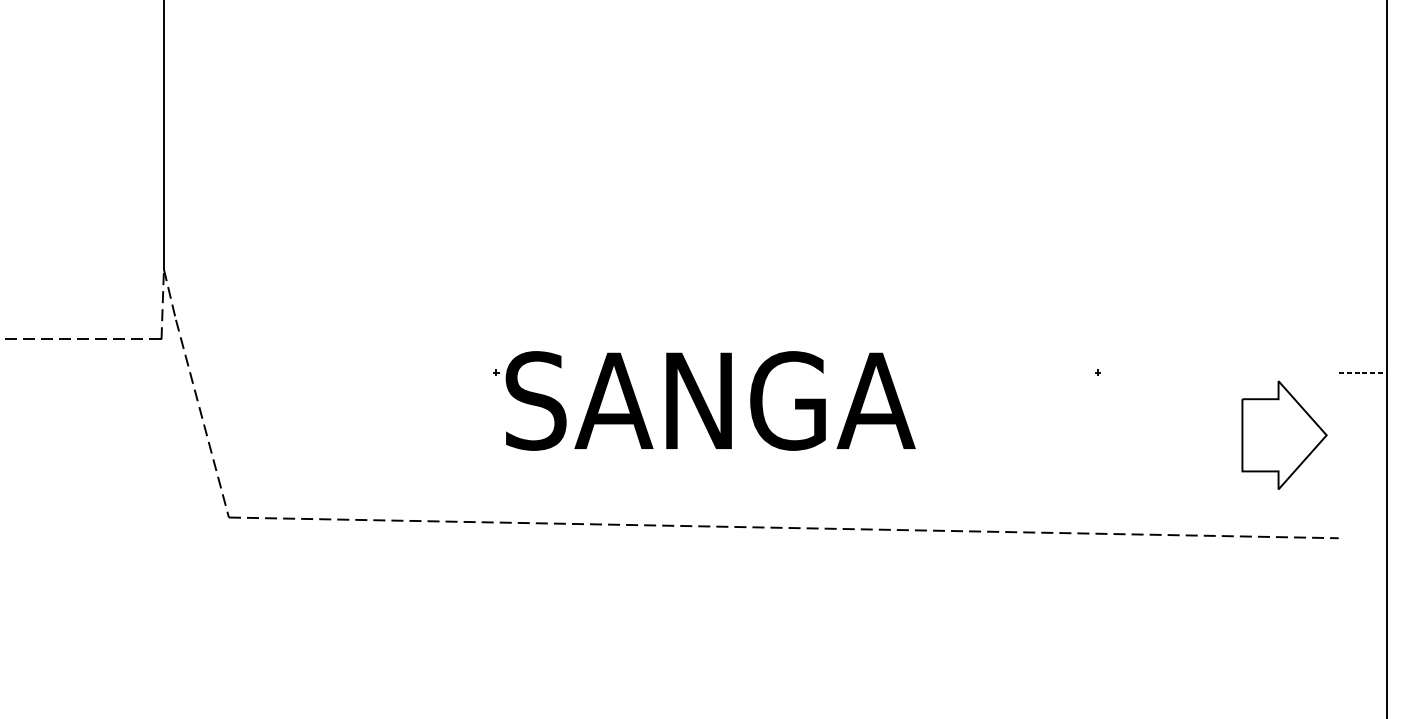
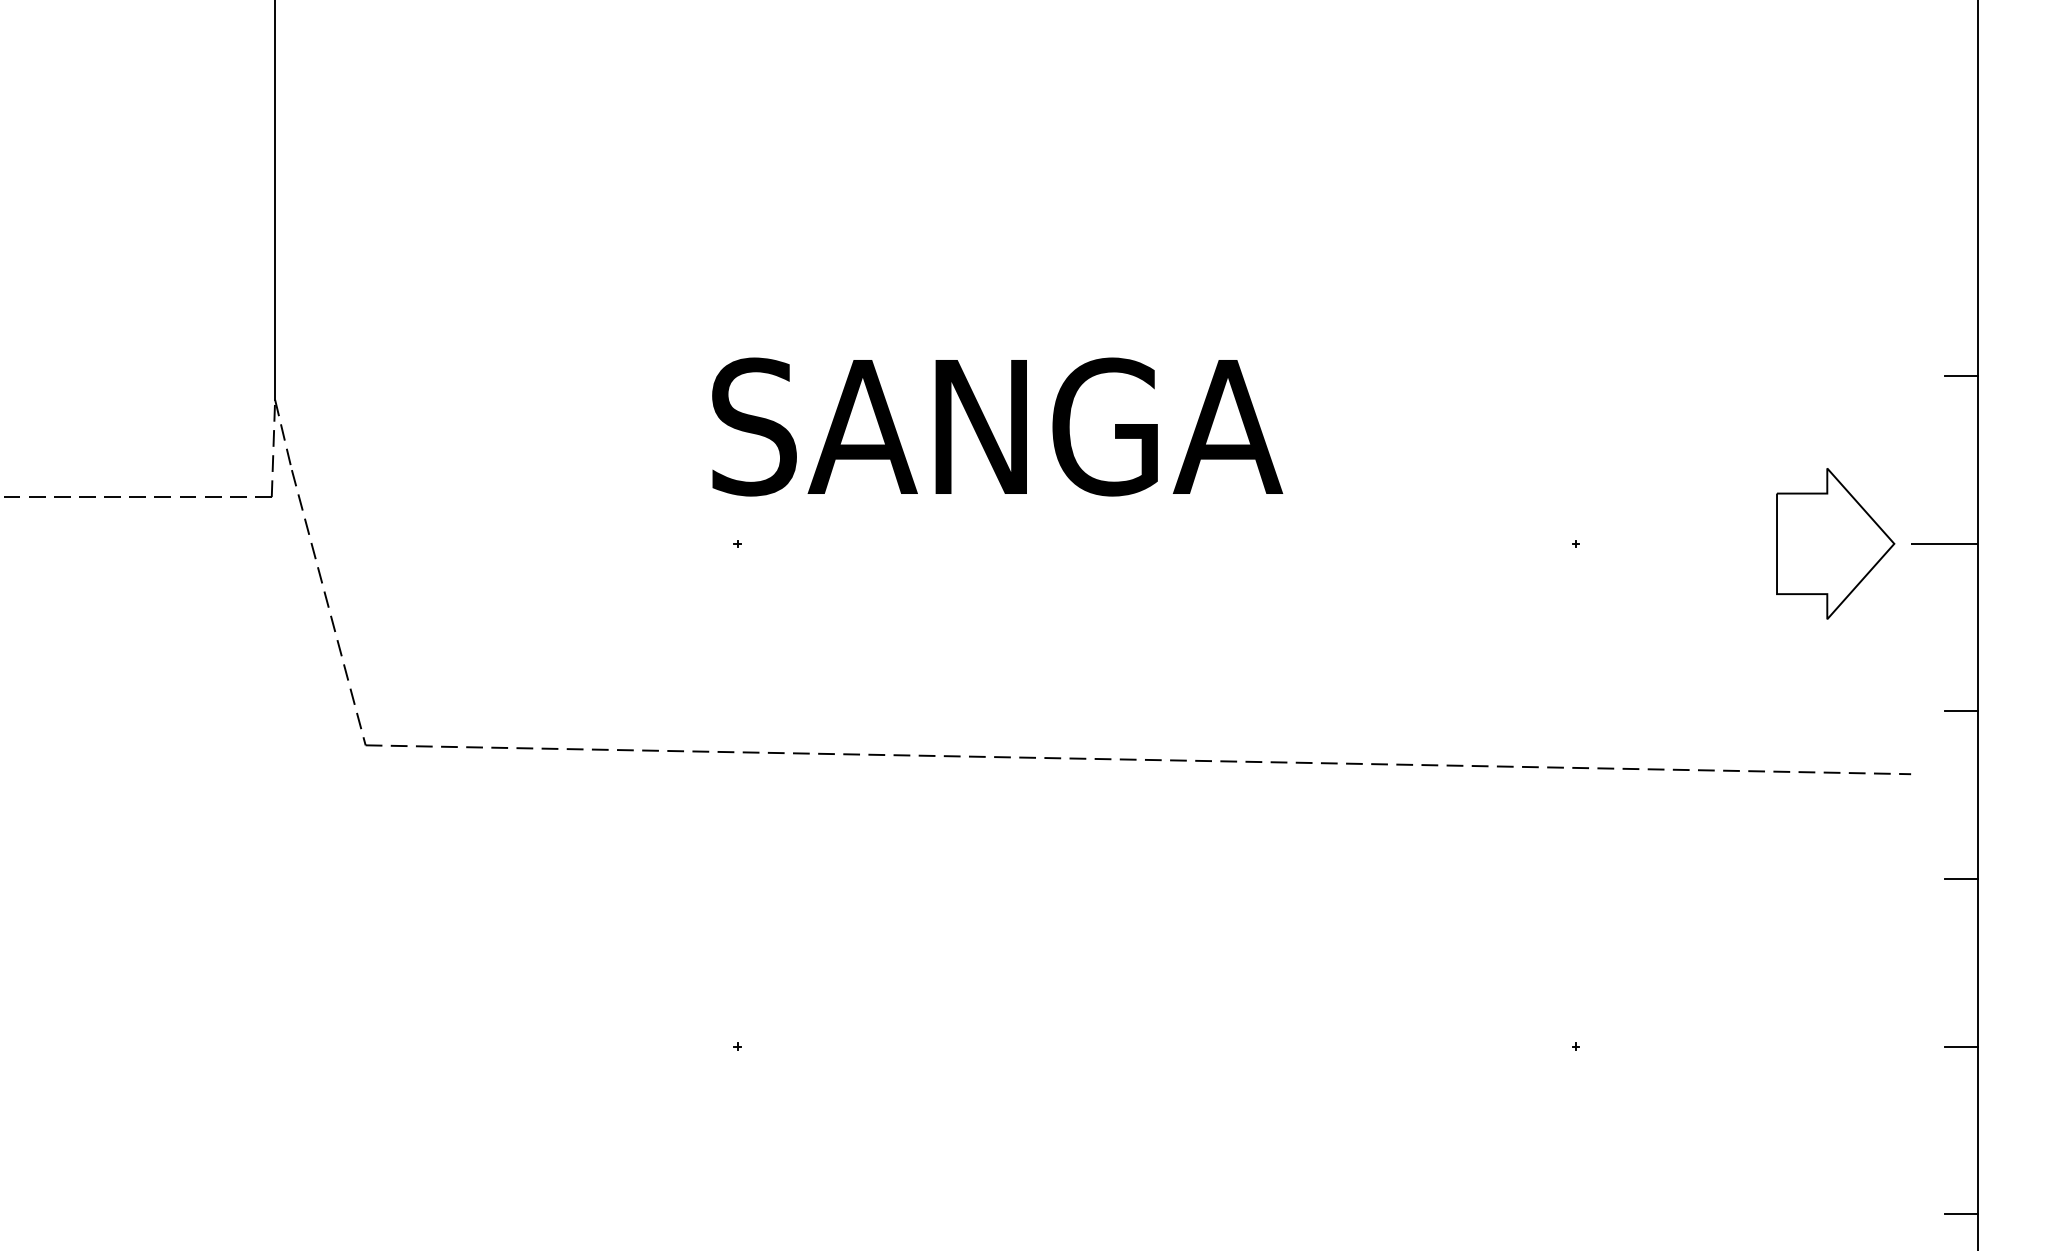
line: (1374, 252) -> (1961, 376), added
line: (1362, 372) -> (1944, 543), dashed -> solid
text: (710, 400) -> (997, 426), moved
part: (1284, 435) -> (1835, 543), moved
line: (1374, 493) -> (1961, 711), added
line: (1374, 613) -> (1961, 879), added

